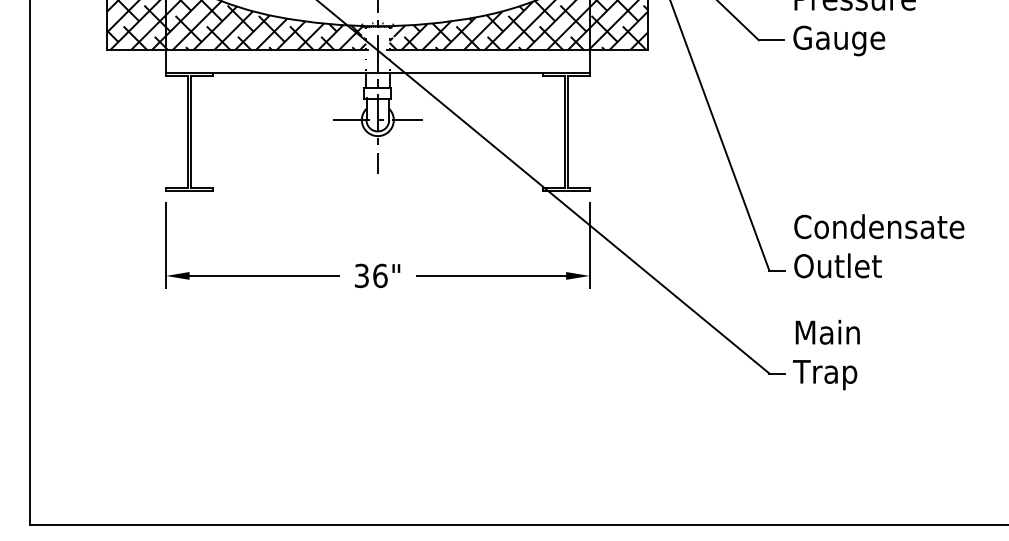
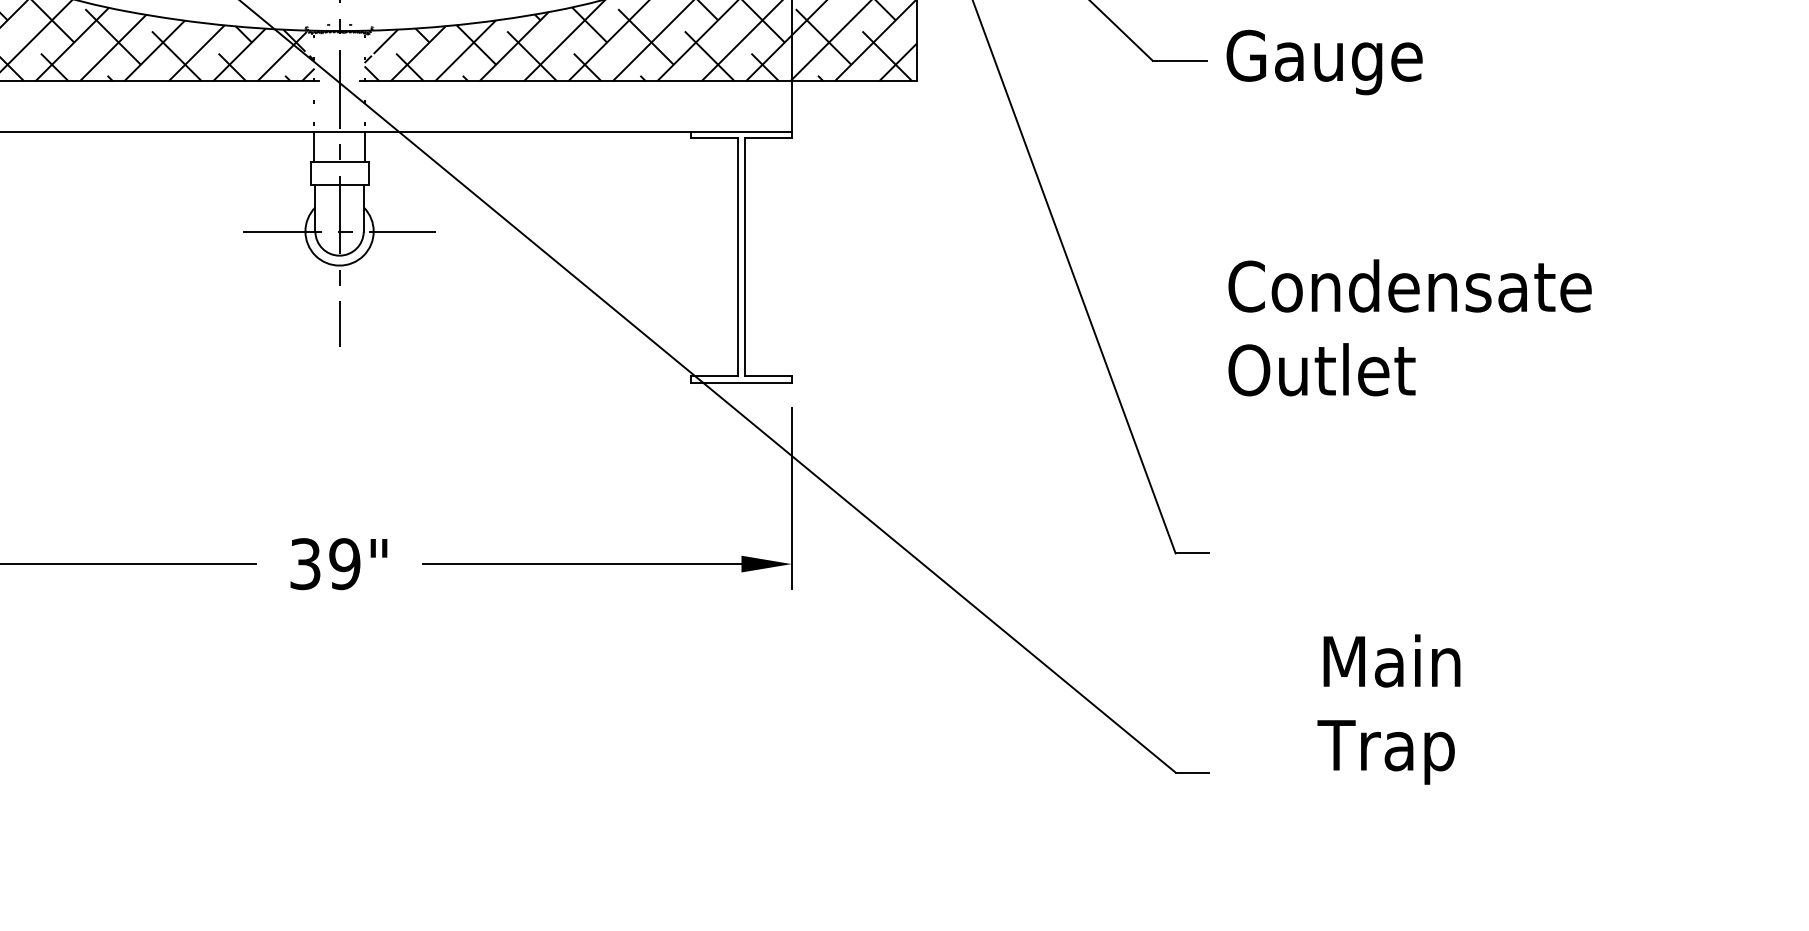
text: (879, 246) -> (1410, 328), moved
text: (380, 275) -> (345, 563), 36" -> 39"
text: (826, 354) -> (1389, 708), moved

